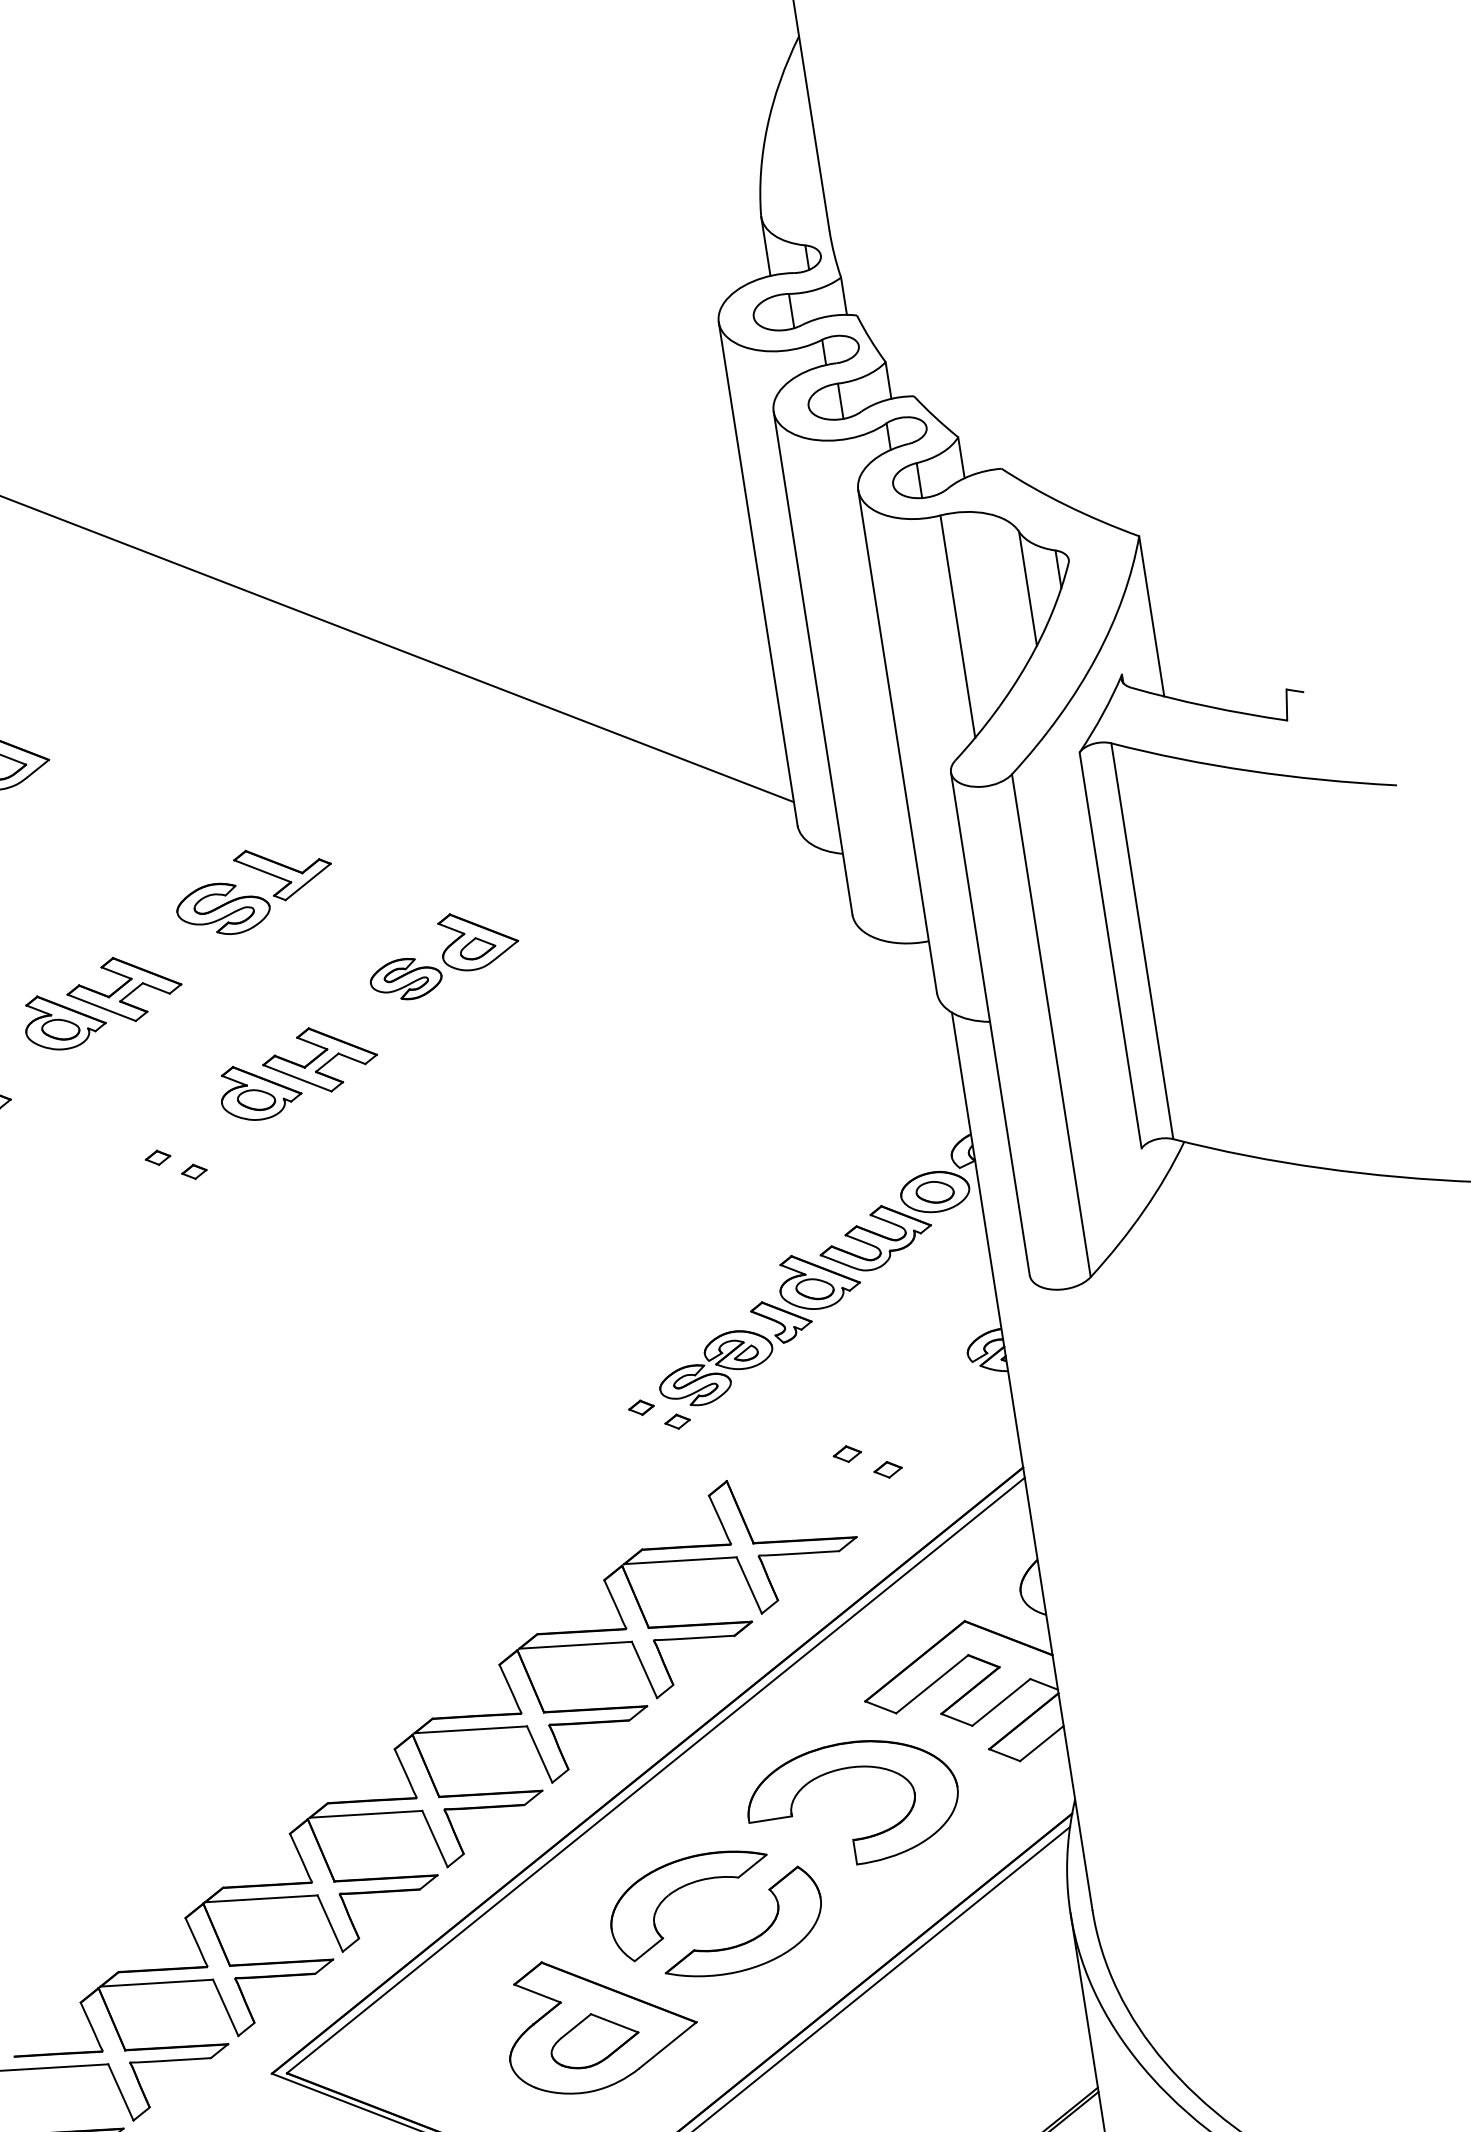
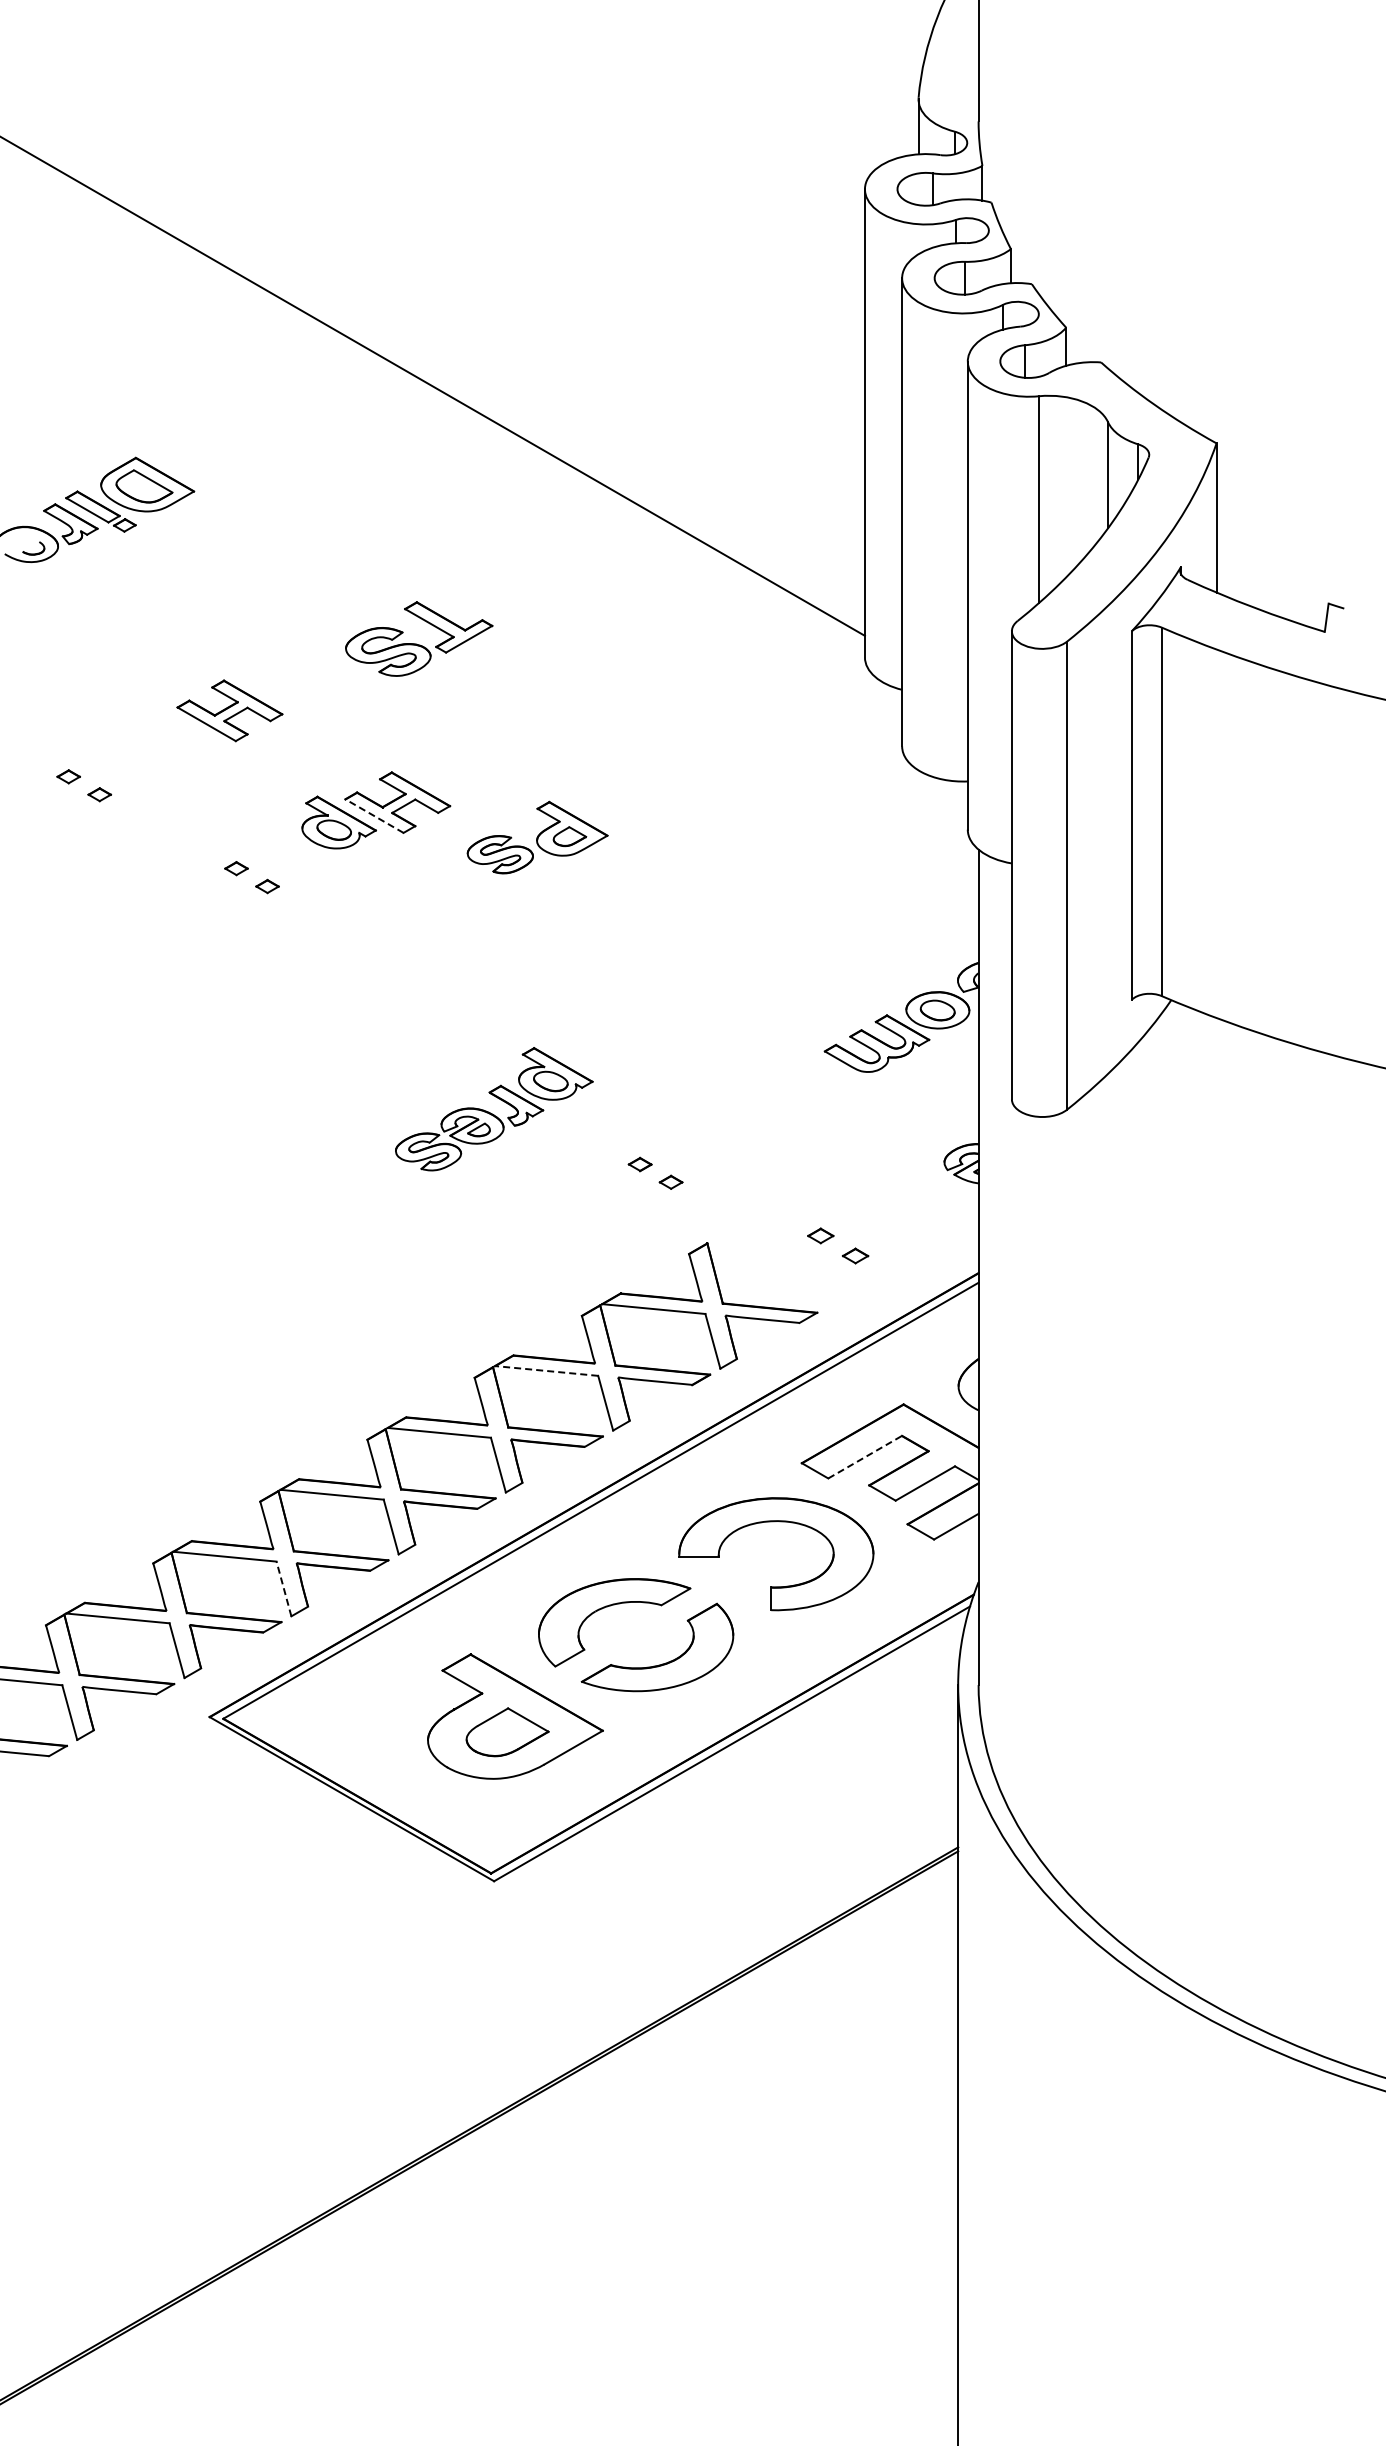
part: (254, 889) -> (419, 638), moved
part: (443, 954) -> (537, 837), moved
part: (64, 1020) -> (171, 730), removed
line: (297, 1078) -> (374, 816), solid -> dashed
part: (759, 1328) -> (494, 1109), moved
line: (575, 1644) -> (546, 1370), solid -> dashed
line: (932, 1684) -> (865, 1457), solid -> dashed
line: (329, 1923) -> (283, 1588), solid -> dashed

